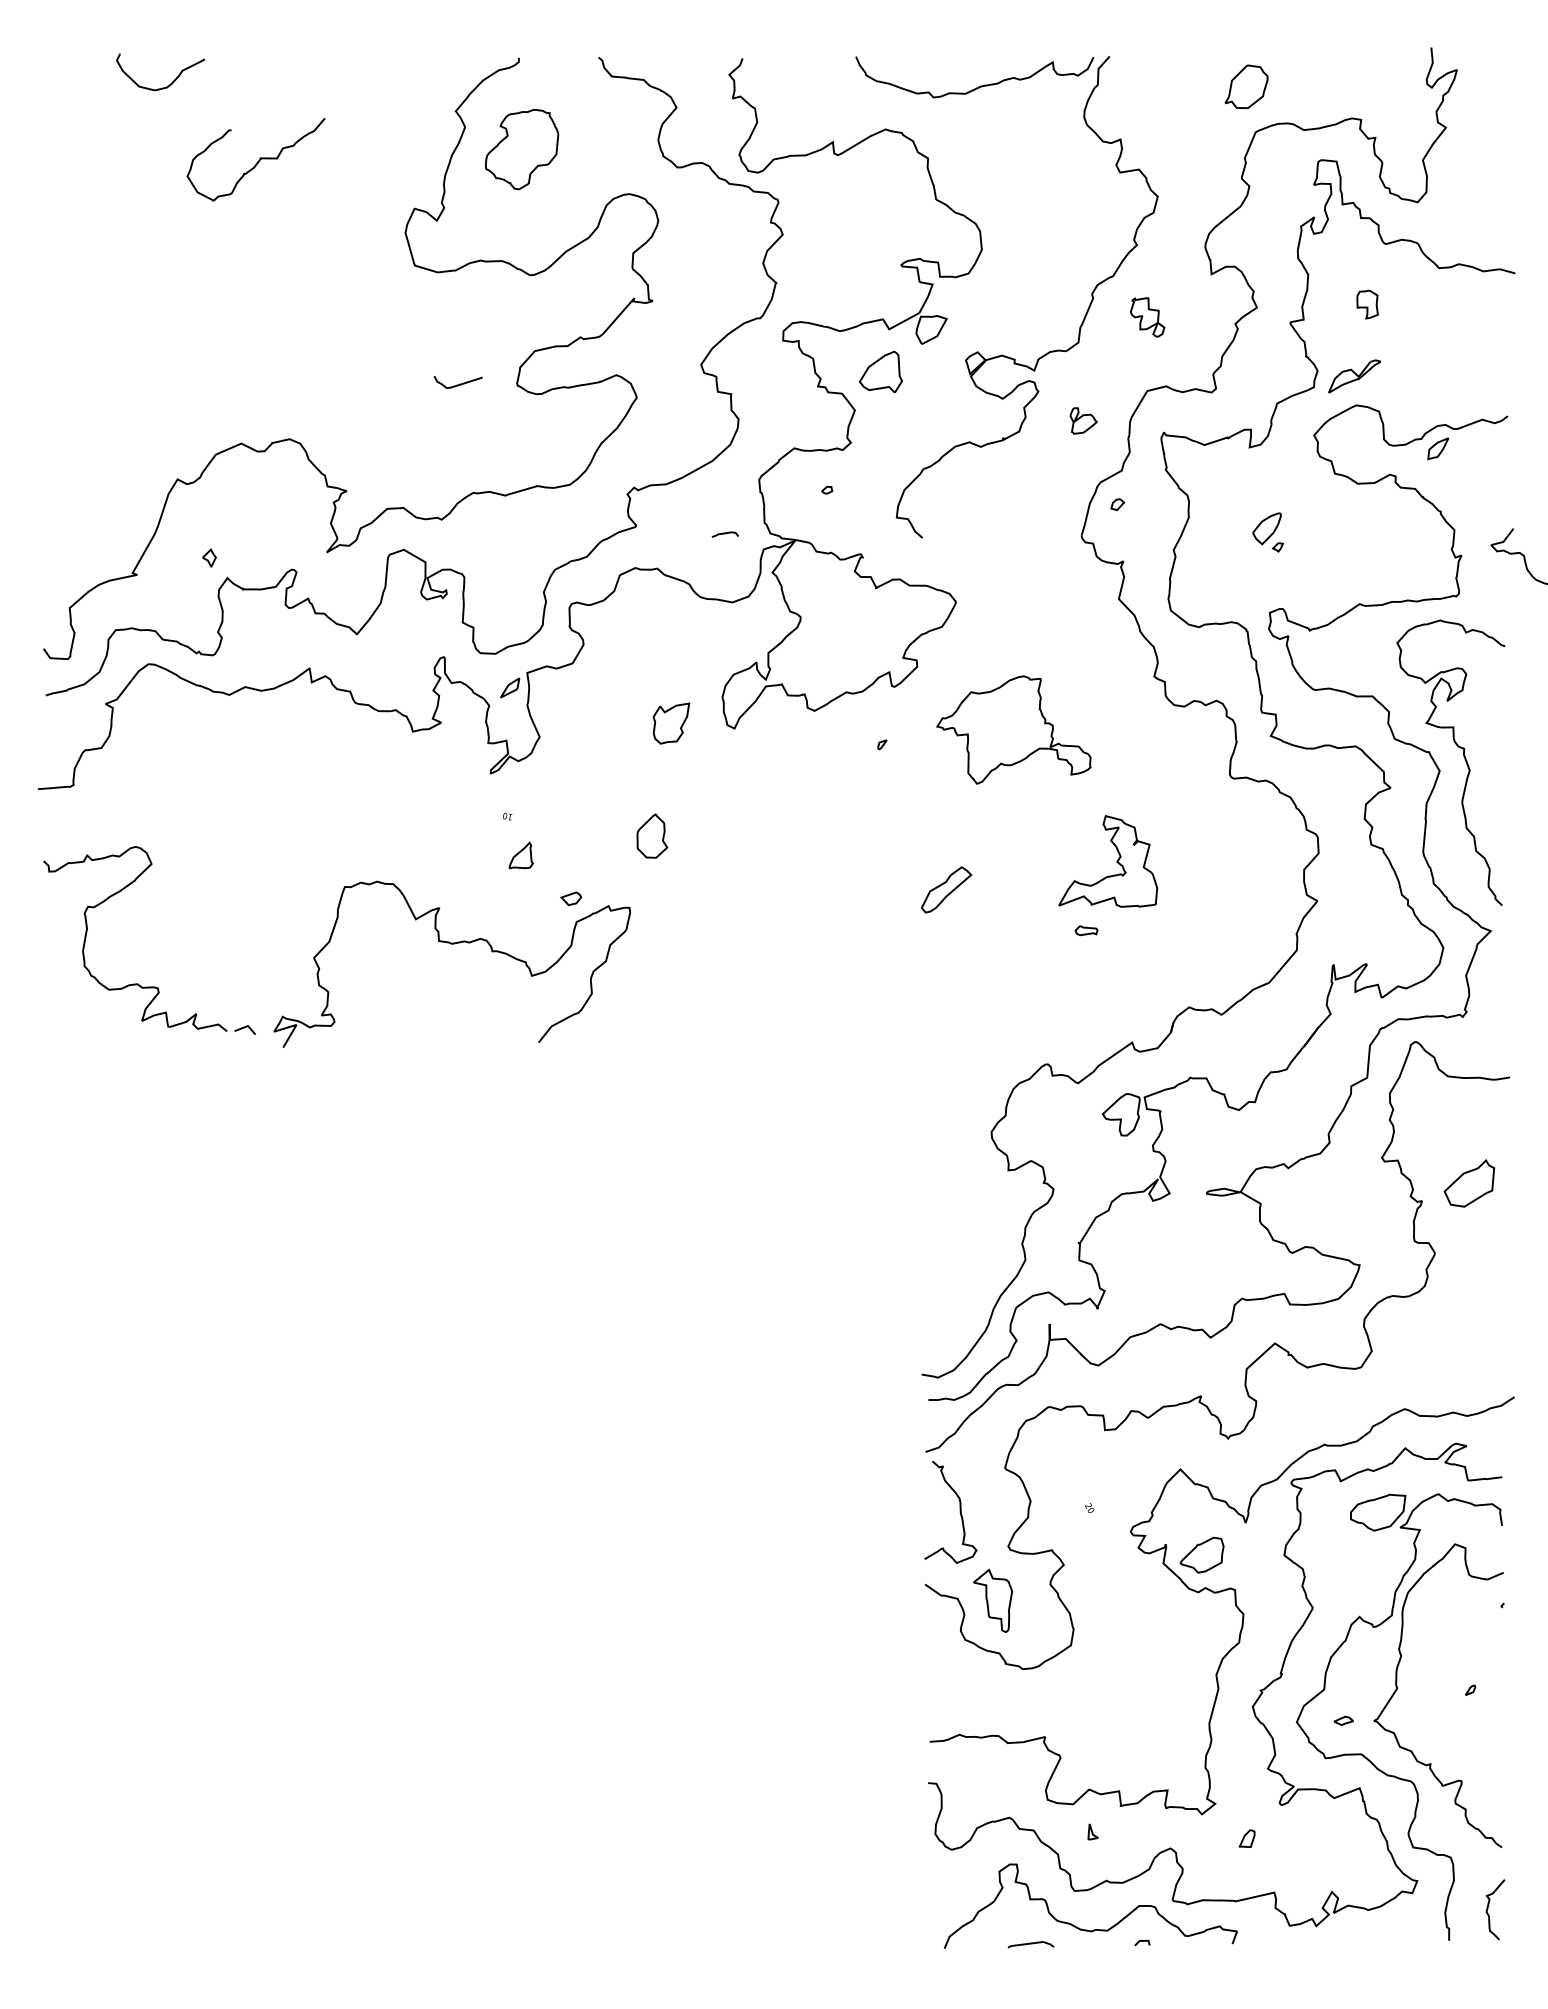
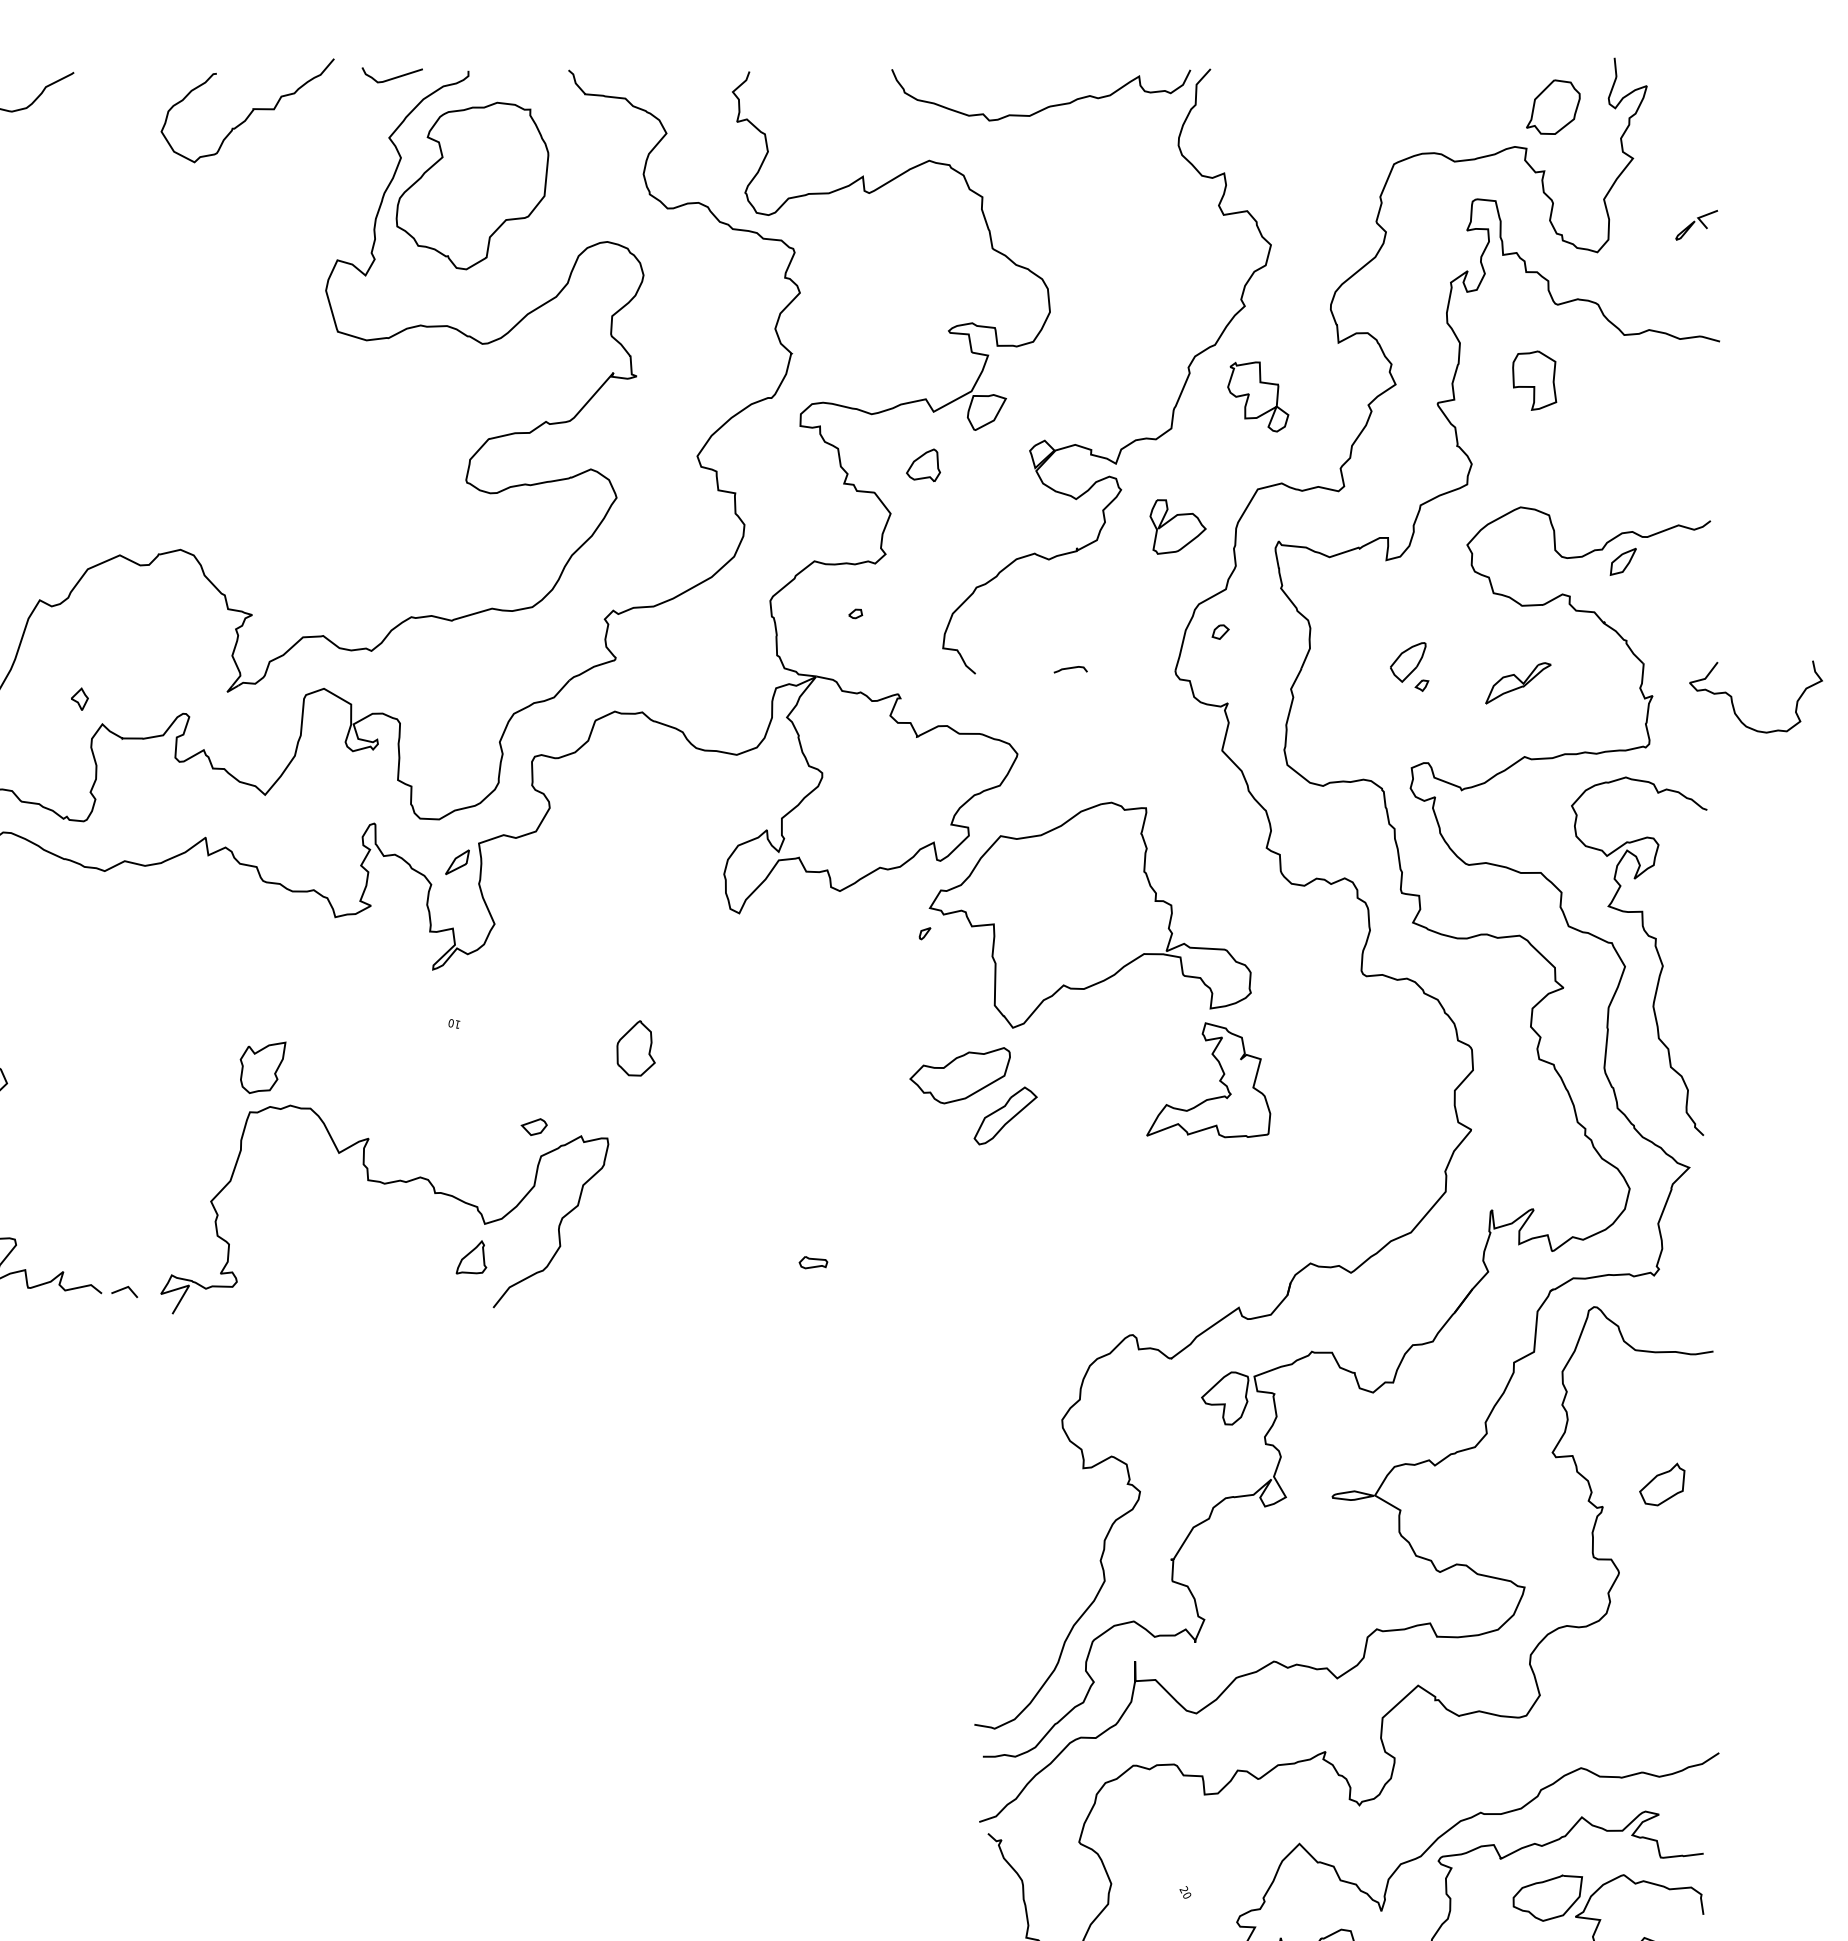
part: (1246, 86) -> (1553, 106), moved
part: (521, 149) -> (471, 185), size x1.67
curve: (257, 161) -> (249, 113), moved
part: (1496, 180) -> (1696, 224), added
part: (1367, 304) -> (1534, 380), size x1.67
part: (1147, 317) -> (1258, 396), size x1.43
part: (881, 371) -> (923, 464), size x0.62
part: (1354, 376) -> (1518, 683), moved
curve: (457, 384) -> (391, 77), moved
part: (1083, 420) -> (1177, 526), size x1.67
curve: (724, 534) -> (1069, 669), moved
part: (671, 723) -> (263, 1067), moved
part: (1013, 729) -> (1089, 914), size x1.67
part: (520, 855) -> (470, 1257), moved
part: (909, 857) -> (959, 1075), added
part: (1086, 930) -> (813, 1262), moved
part: (1468, 1182) -> (1661, 1483), size x0.71

